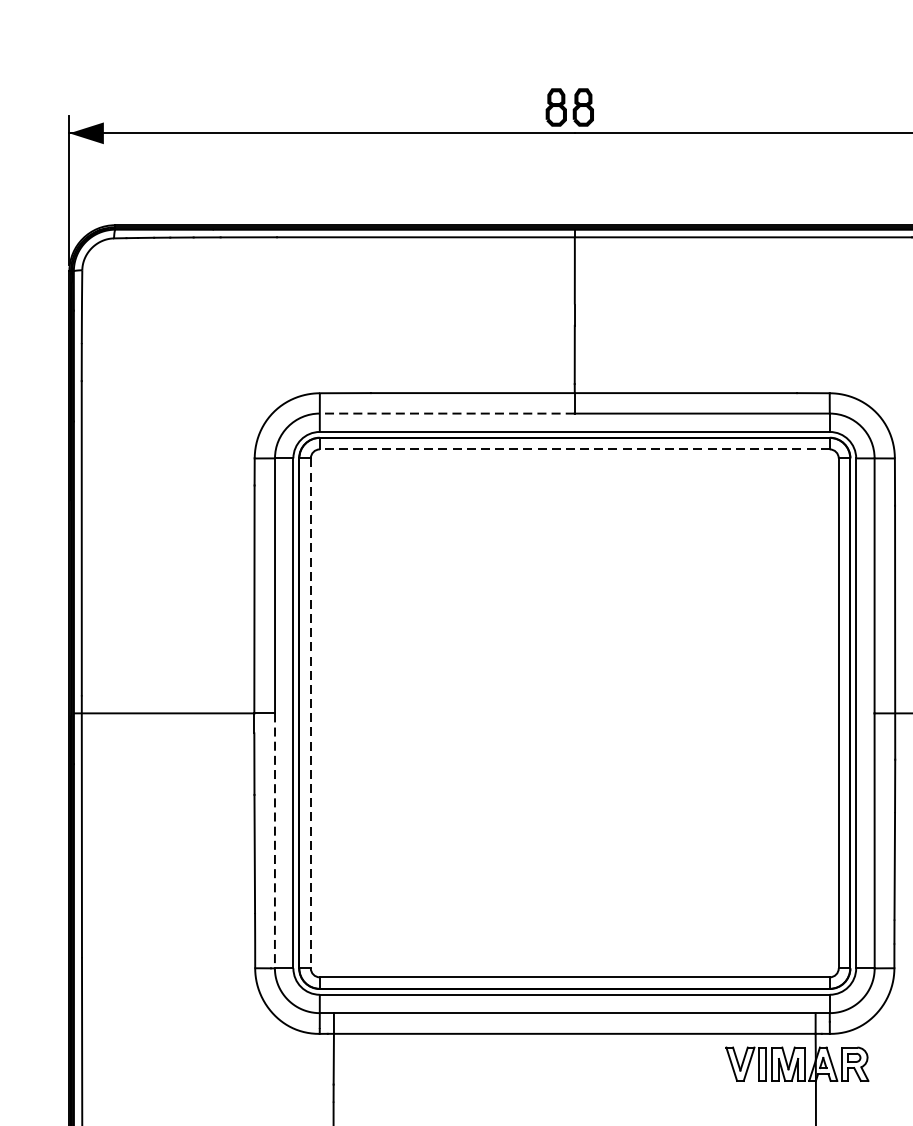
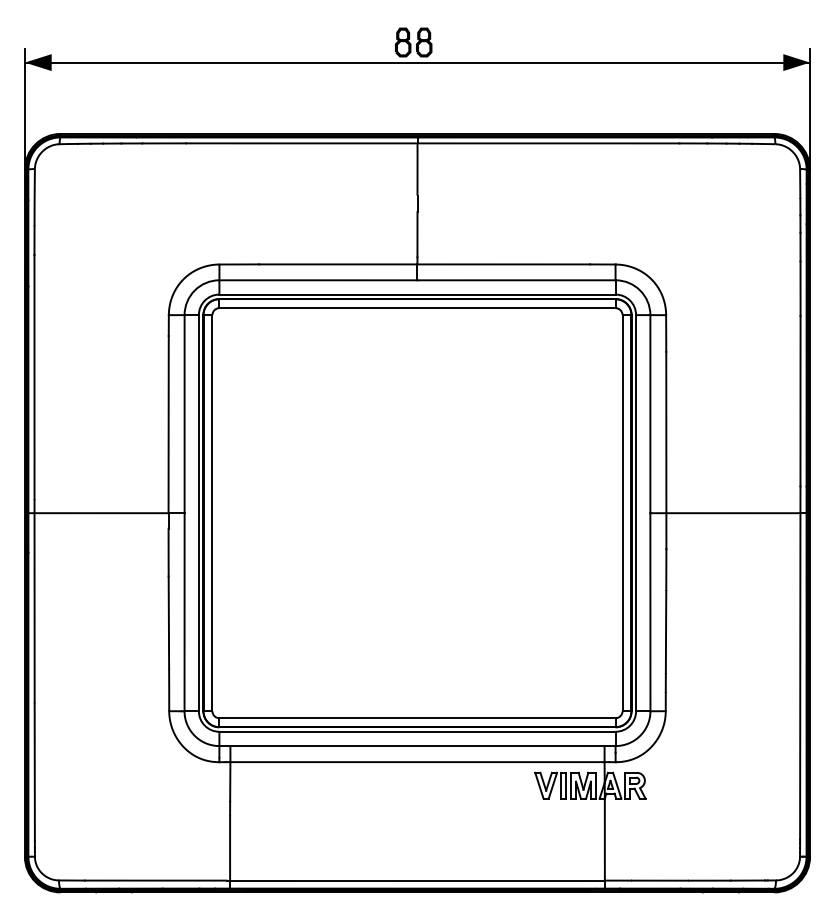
line: (446, 413) -> (317, 280), dashed -> solid
line: (574, 449) -> (417, 308), dashed -> solid
line: (310, 713) -> (212, 513), dashed -> solid
line: (274, 841) -> (184, 612), dashed -> solid

